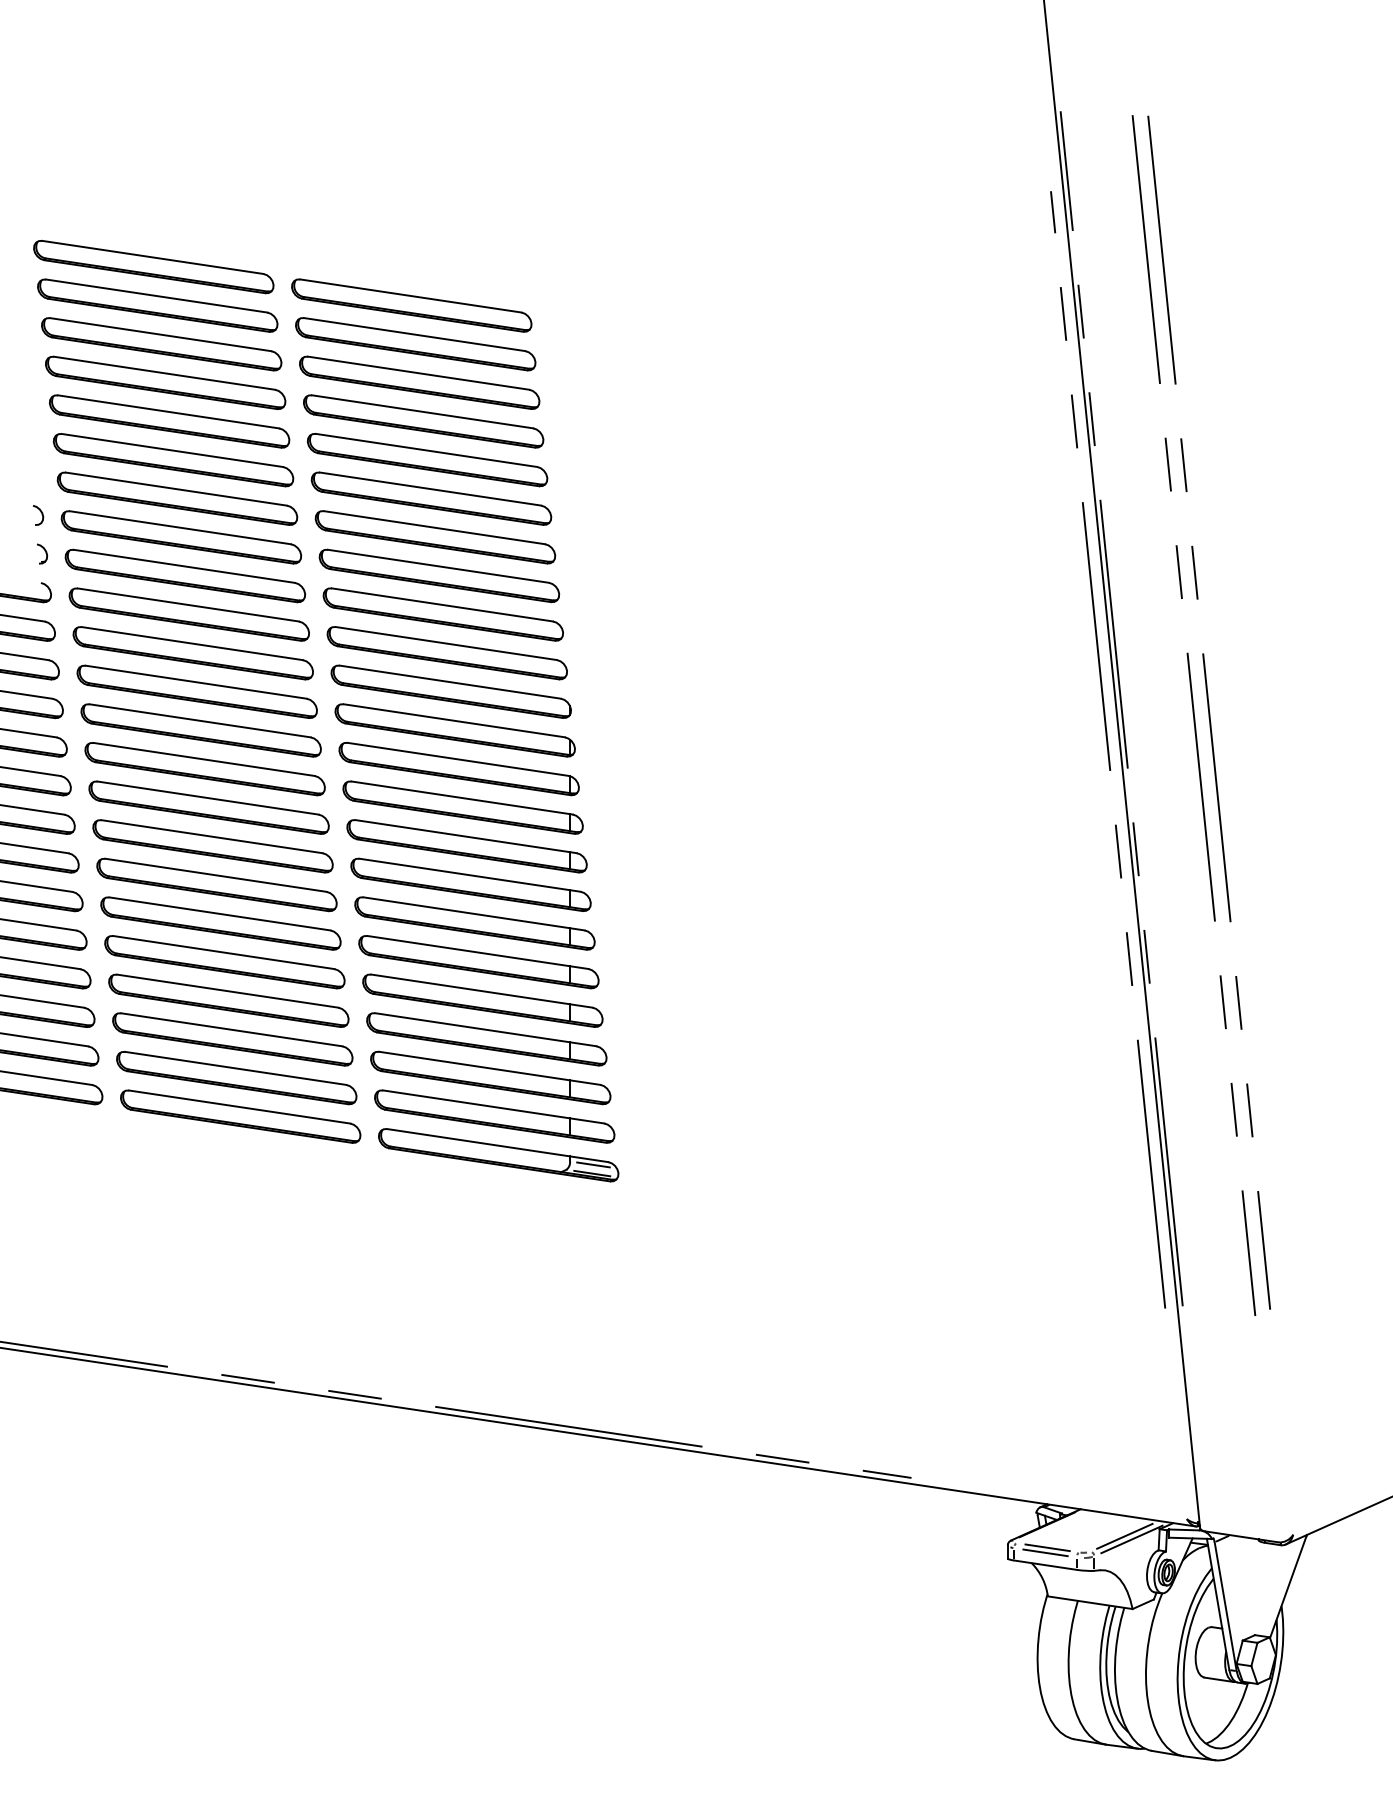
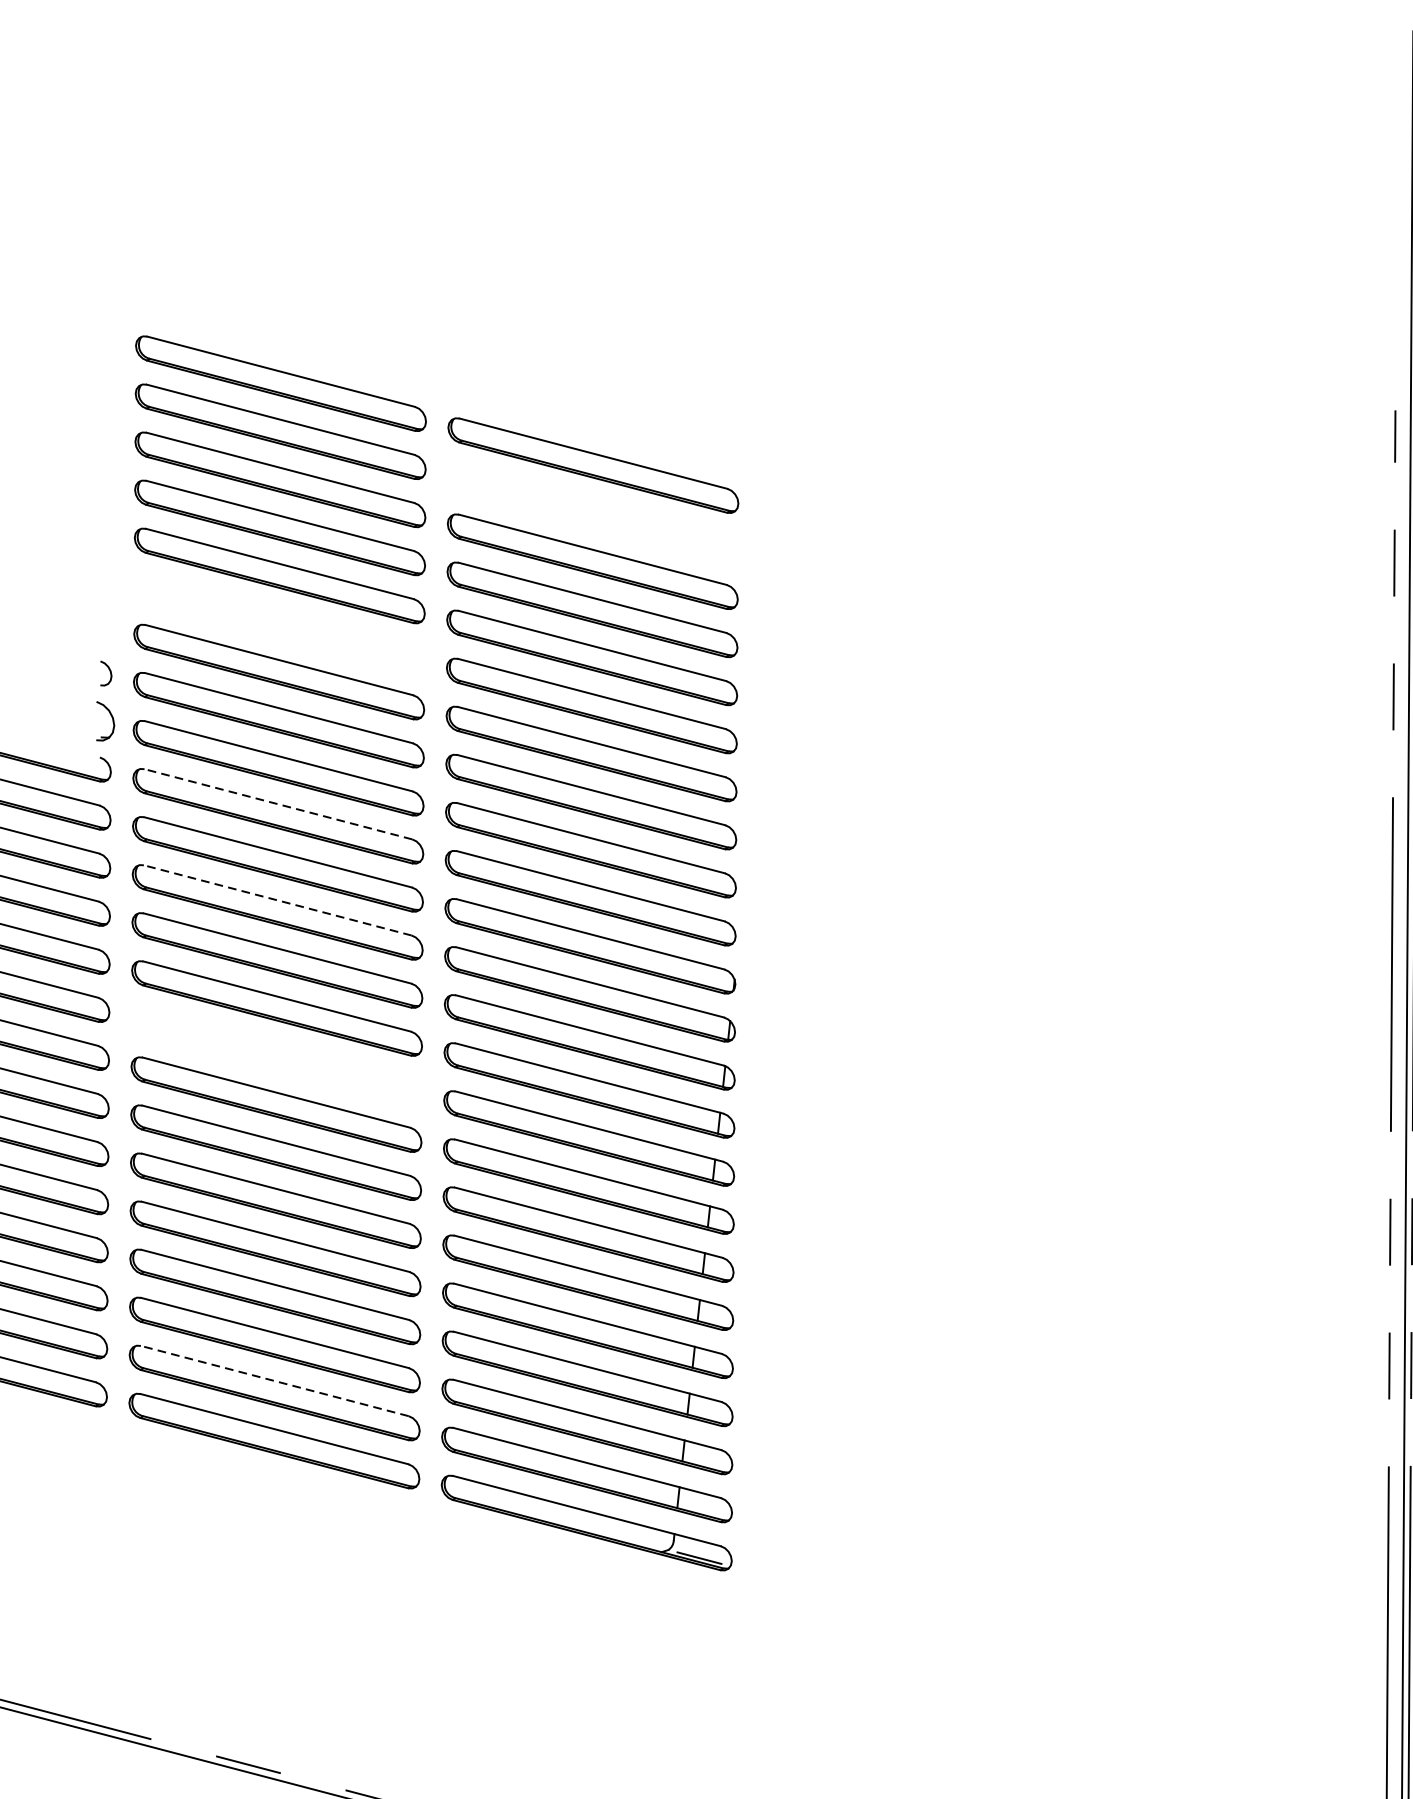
part: (415, 344) -> (592, 514), removed
part: (173, 460) -> (279, 624), removed
part: (42, 553) -> (105, 721), size x1.6
line: (188, 604) -> (278, 803), solid -> dashed
line: (196, 682) -> (278, 900), solid -> dashed
part: (208, 807) -> (276, 1056), removed
line: (235, 1068) -> (274, 1381), solid -> dashed
line: (593, 1164) -> (702, 1547), removed

